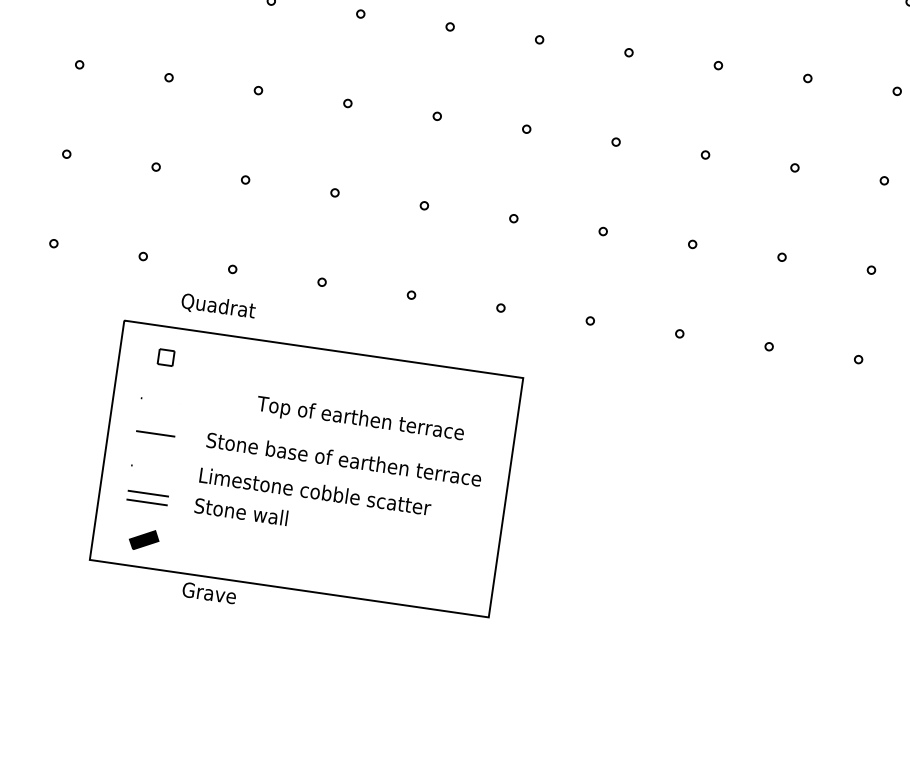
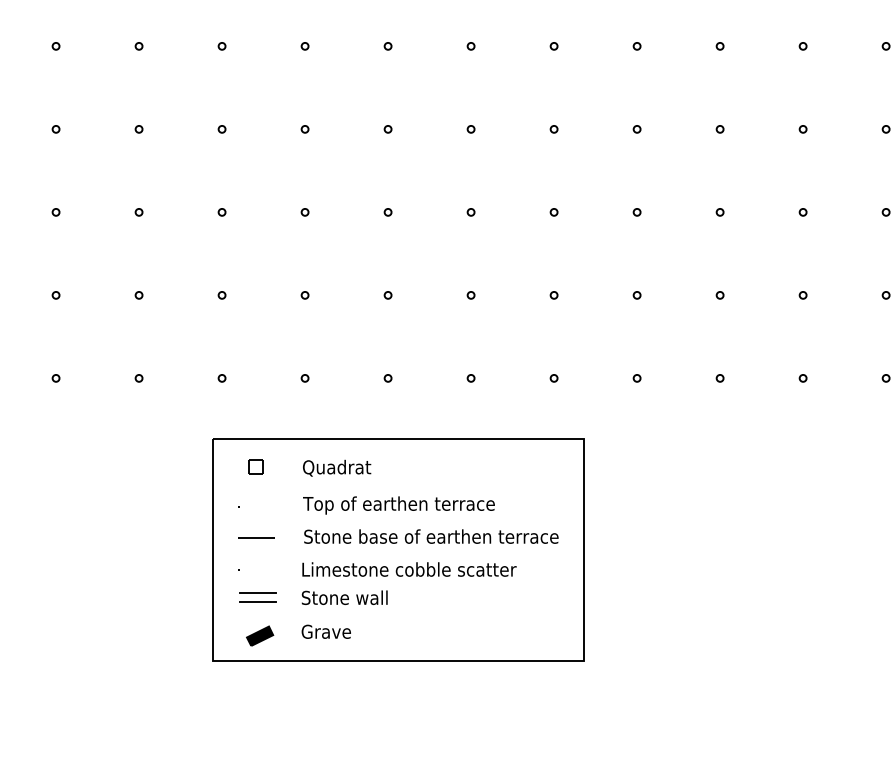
text: (219, 306) -> (337, 467), moved
text: (359, 419) -> (398, 505), moved
text: (208, 592) -> (325, 631), moved

